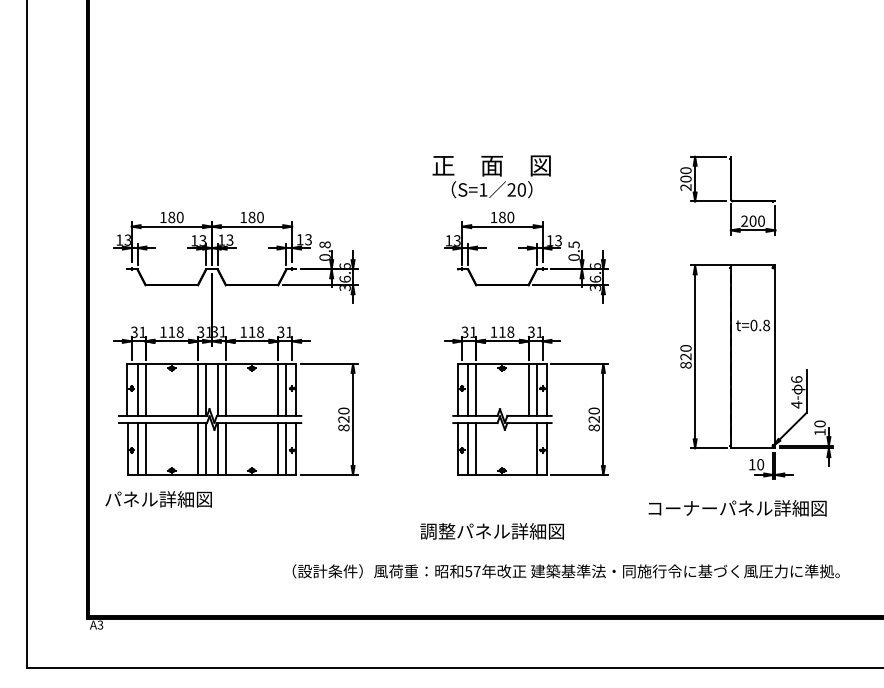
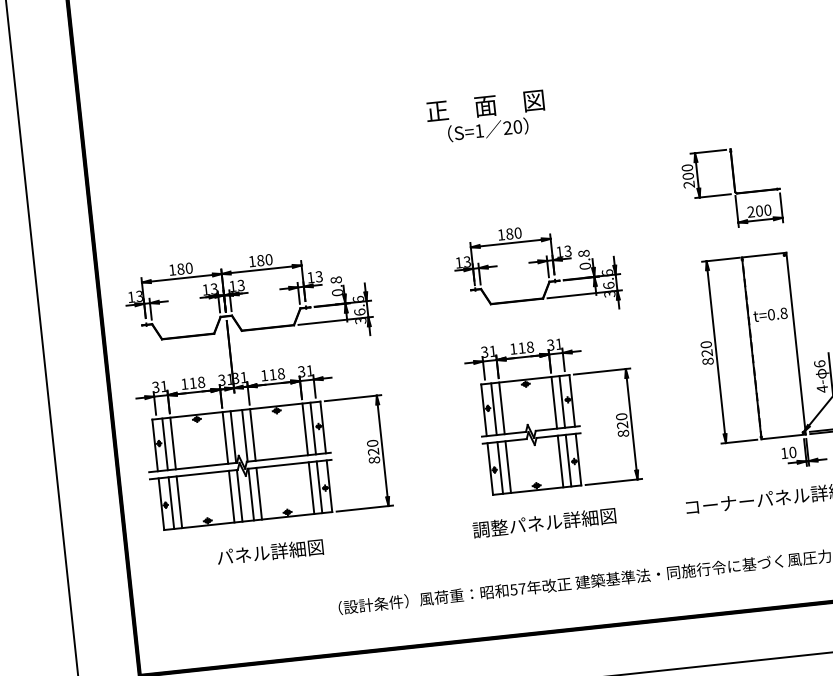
text: (491, 176) -> (486, 116), moved
text: (573, 244) -> (583, 253), 0.5 -> 0.8
line: (528, 448) -> (560, 461), added
text: (158, 499) -> (270, 552), moved
text: (491, 531) -> (543, 523), moved

